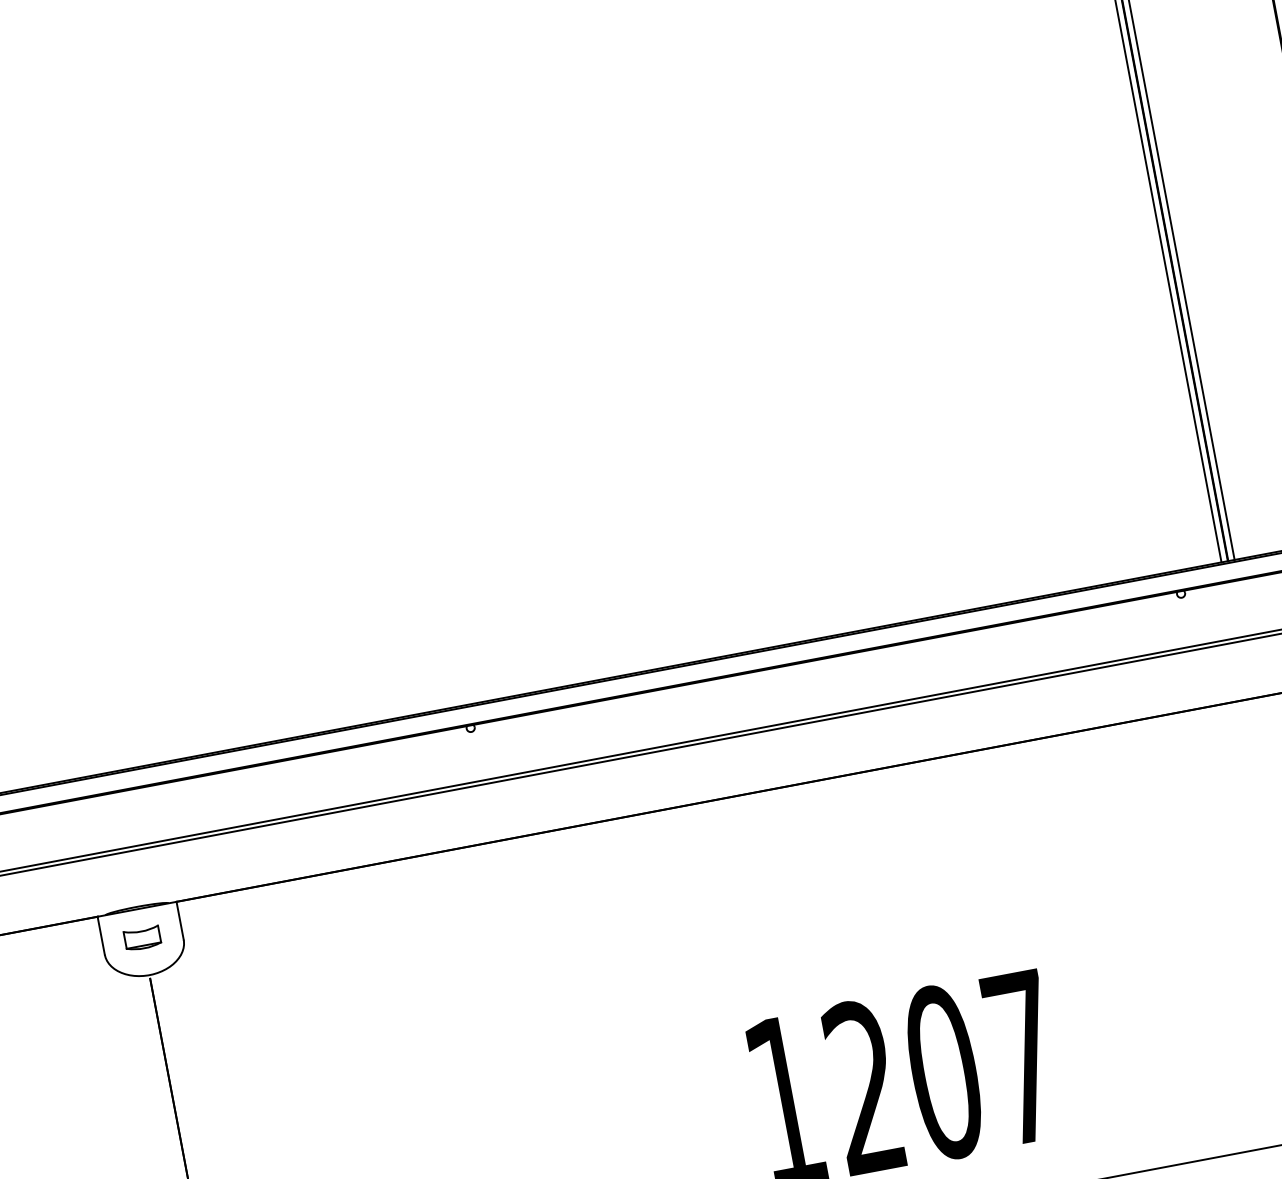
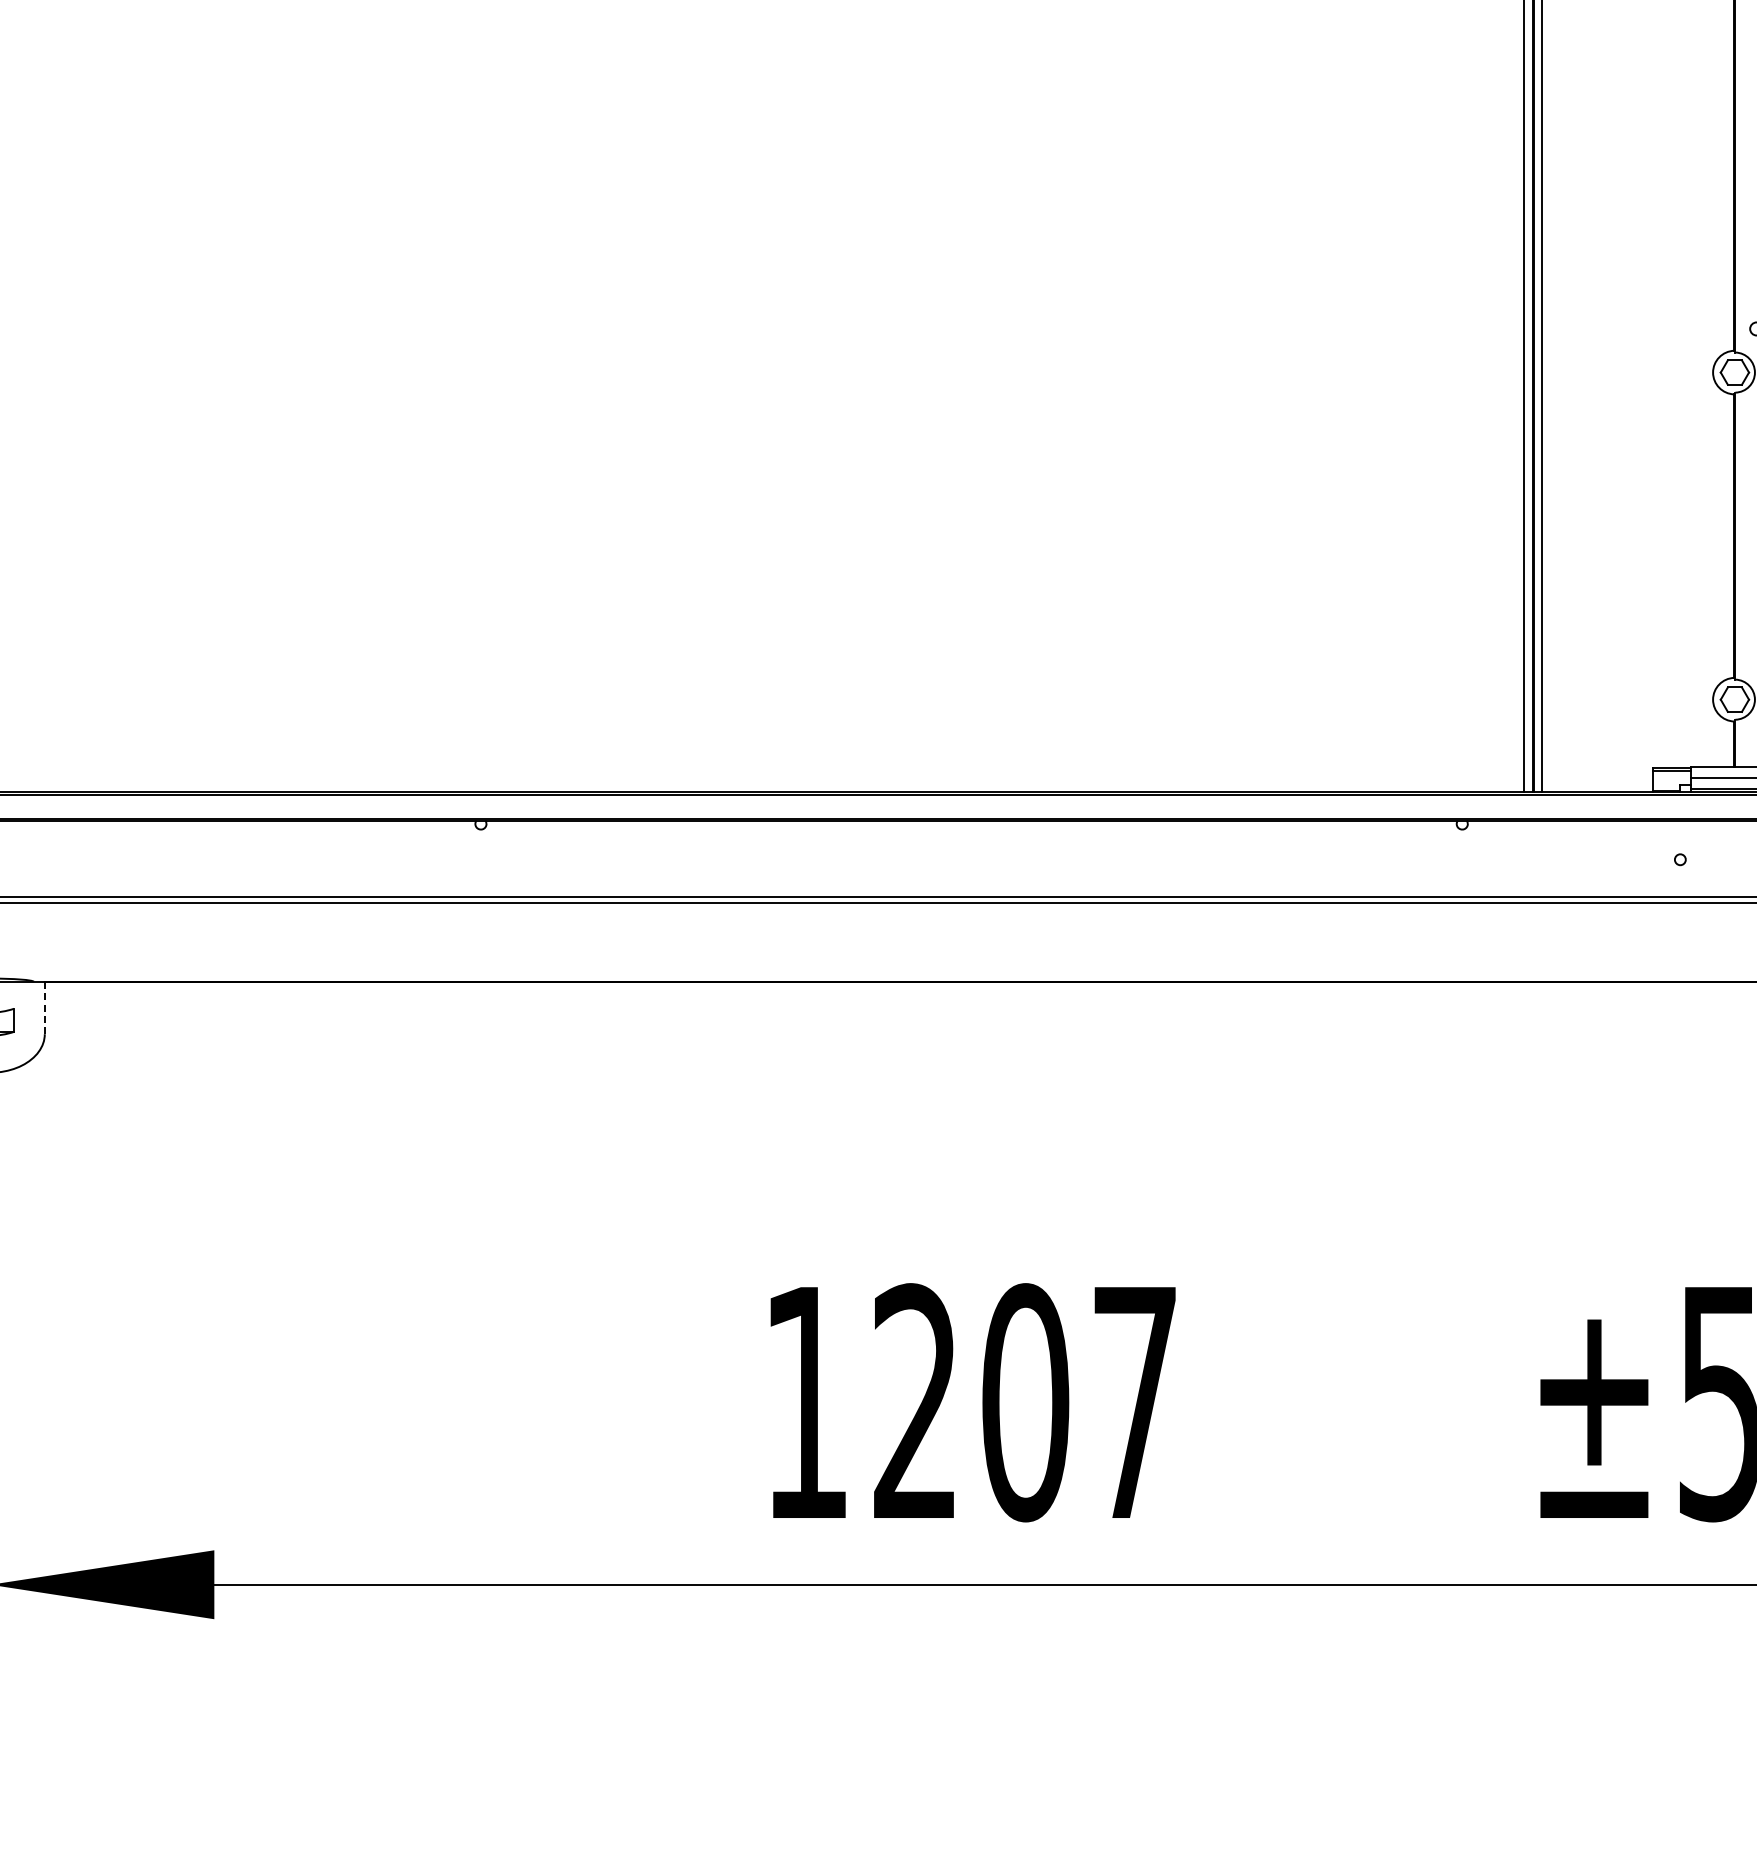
line: (179, 920) -> (44, 1007), solid -> dashed

